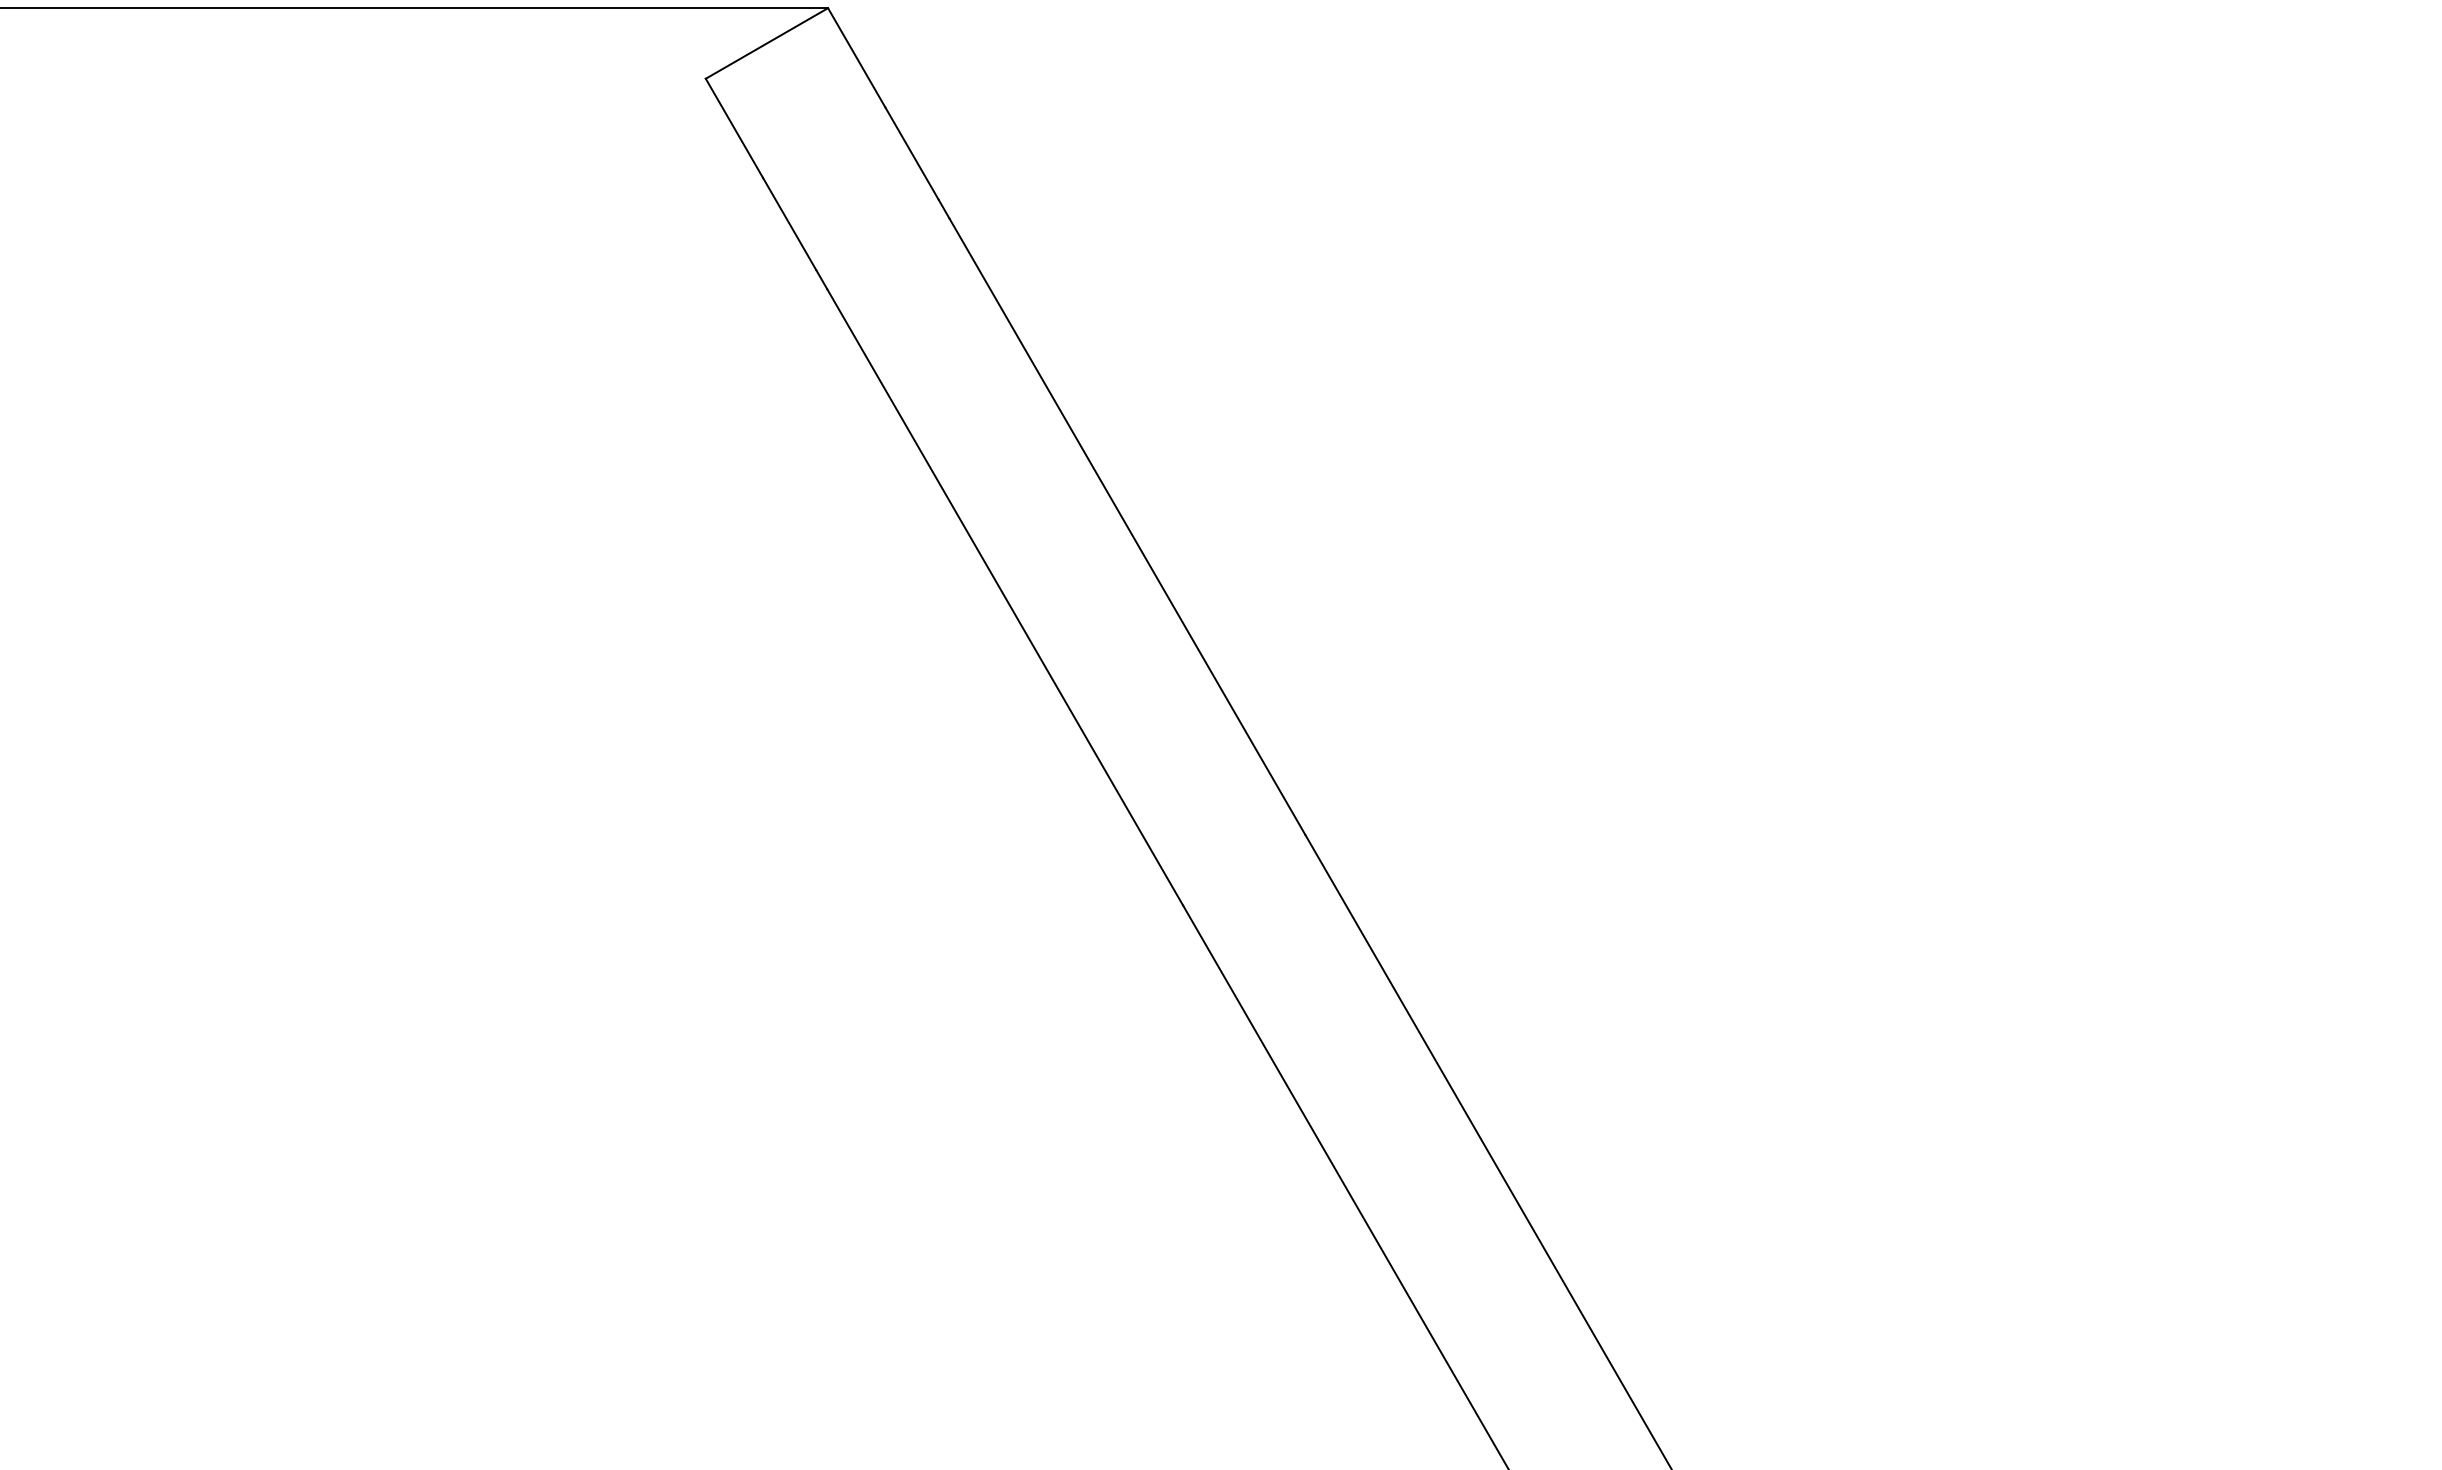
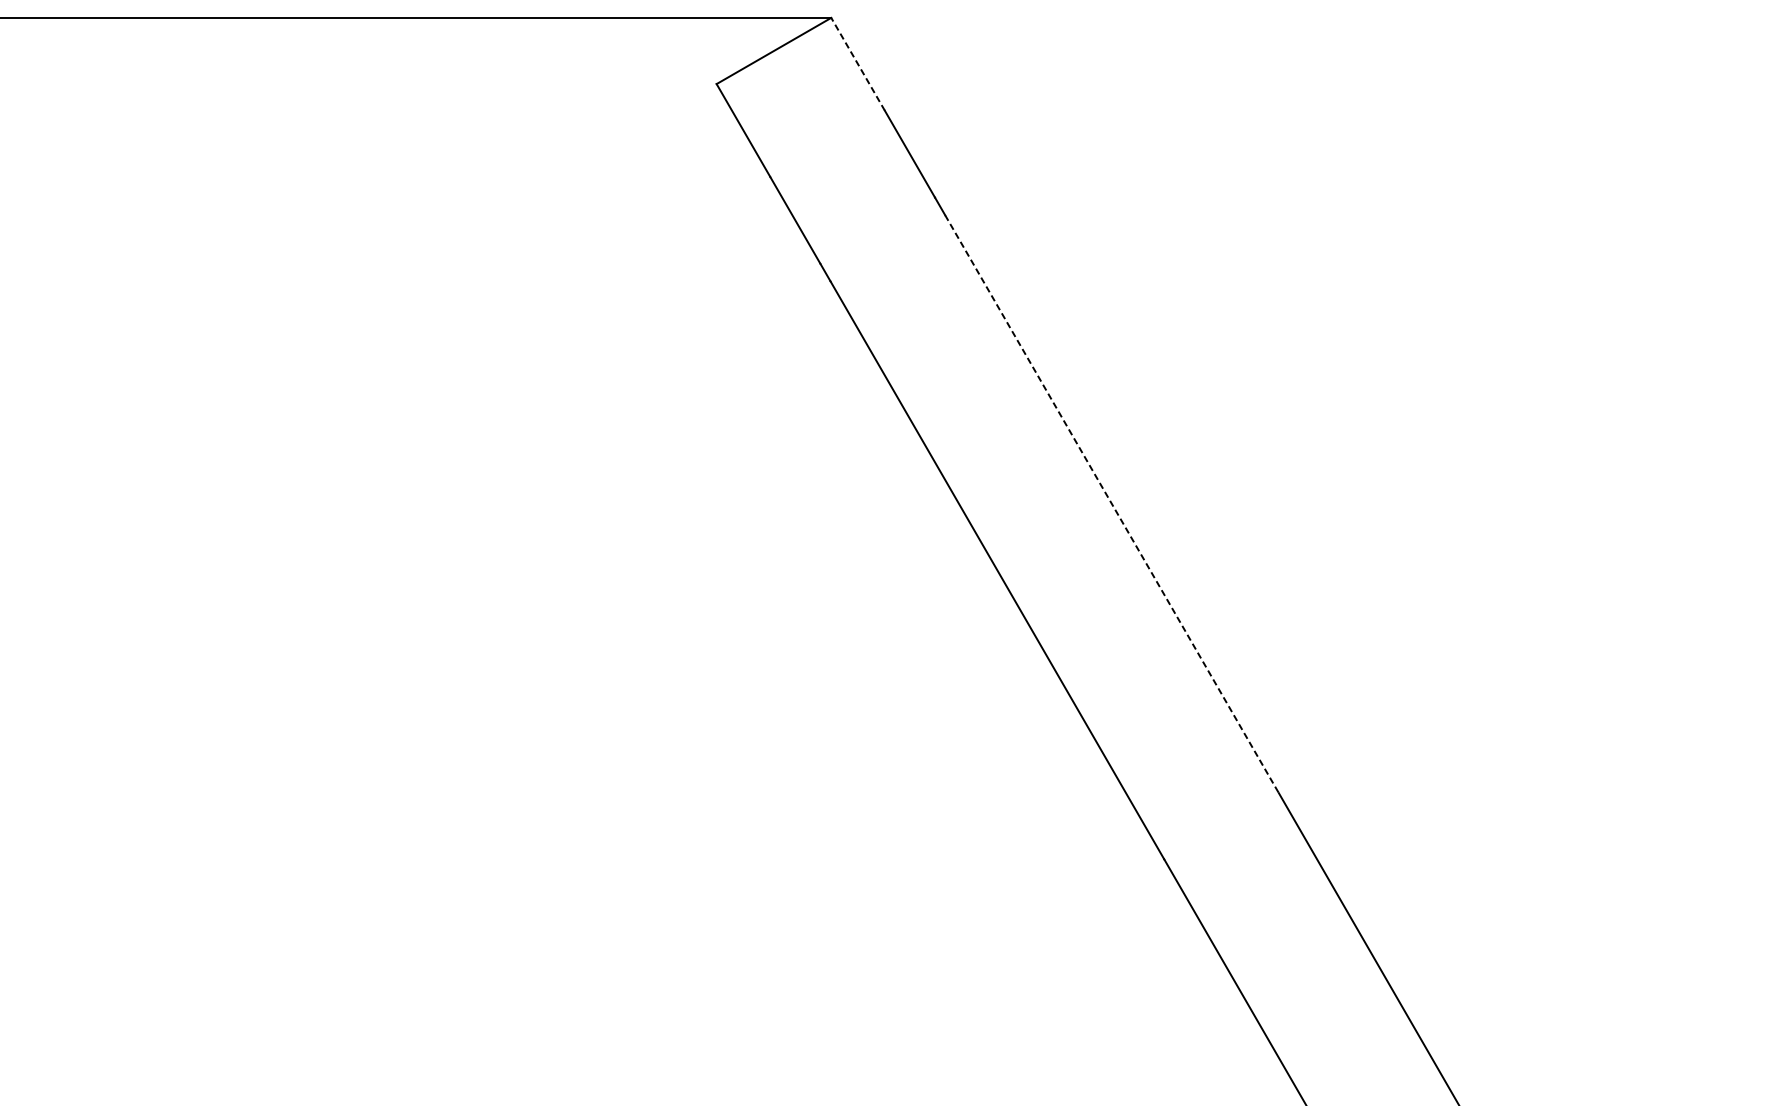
line: (856, 57) -> (857, 64), solid -> dashed
line: (1127, 526) -> (1112, 503), solid -> dashed

